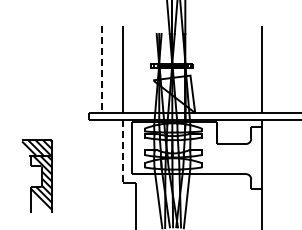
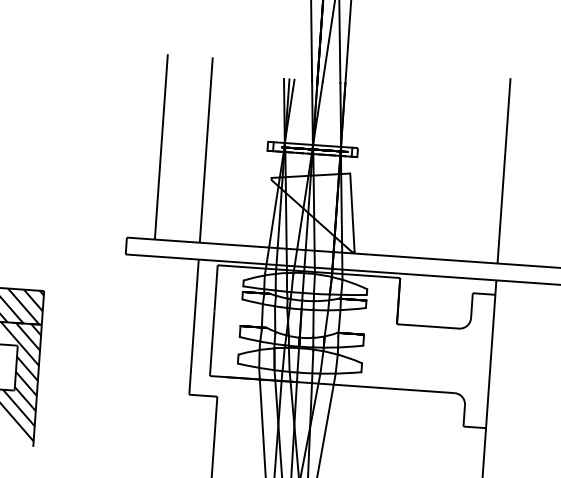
line: (102, 69) -> (162, 147), dashed -> solid
line: (123, 151) -> (195, 326), dashed -> solid

